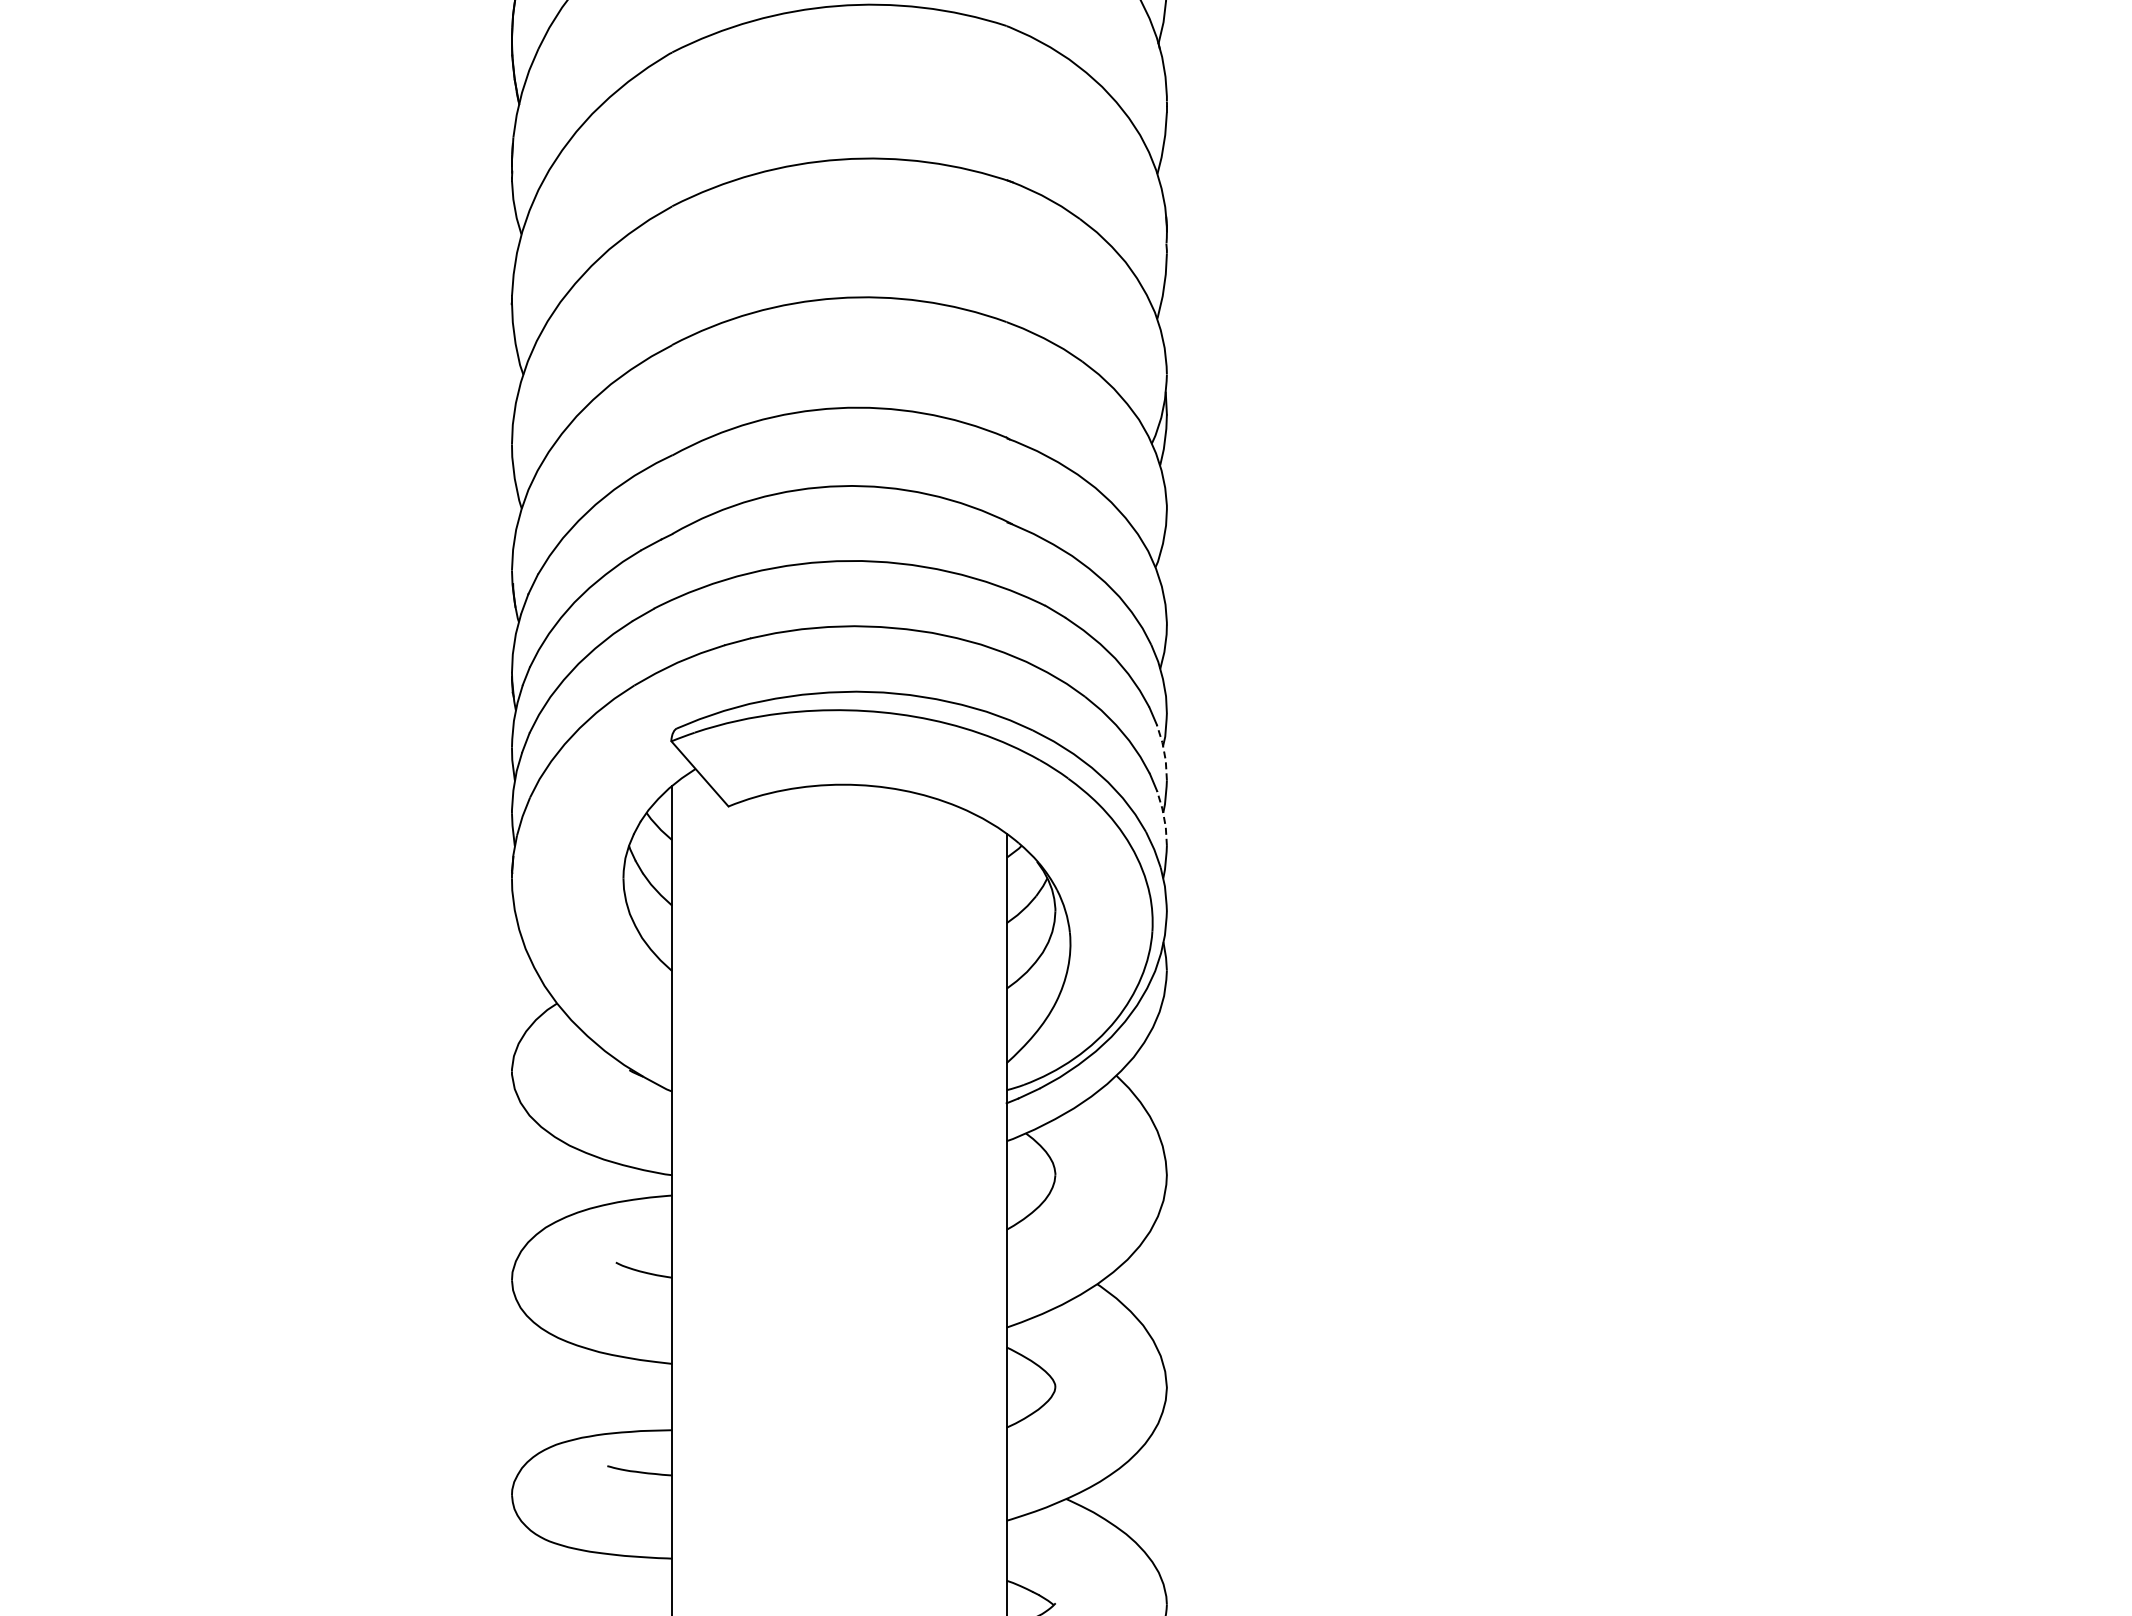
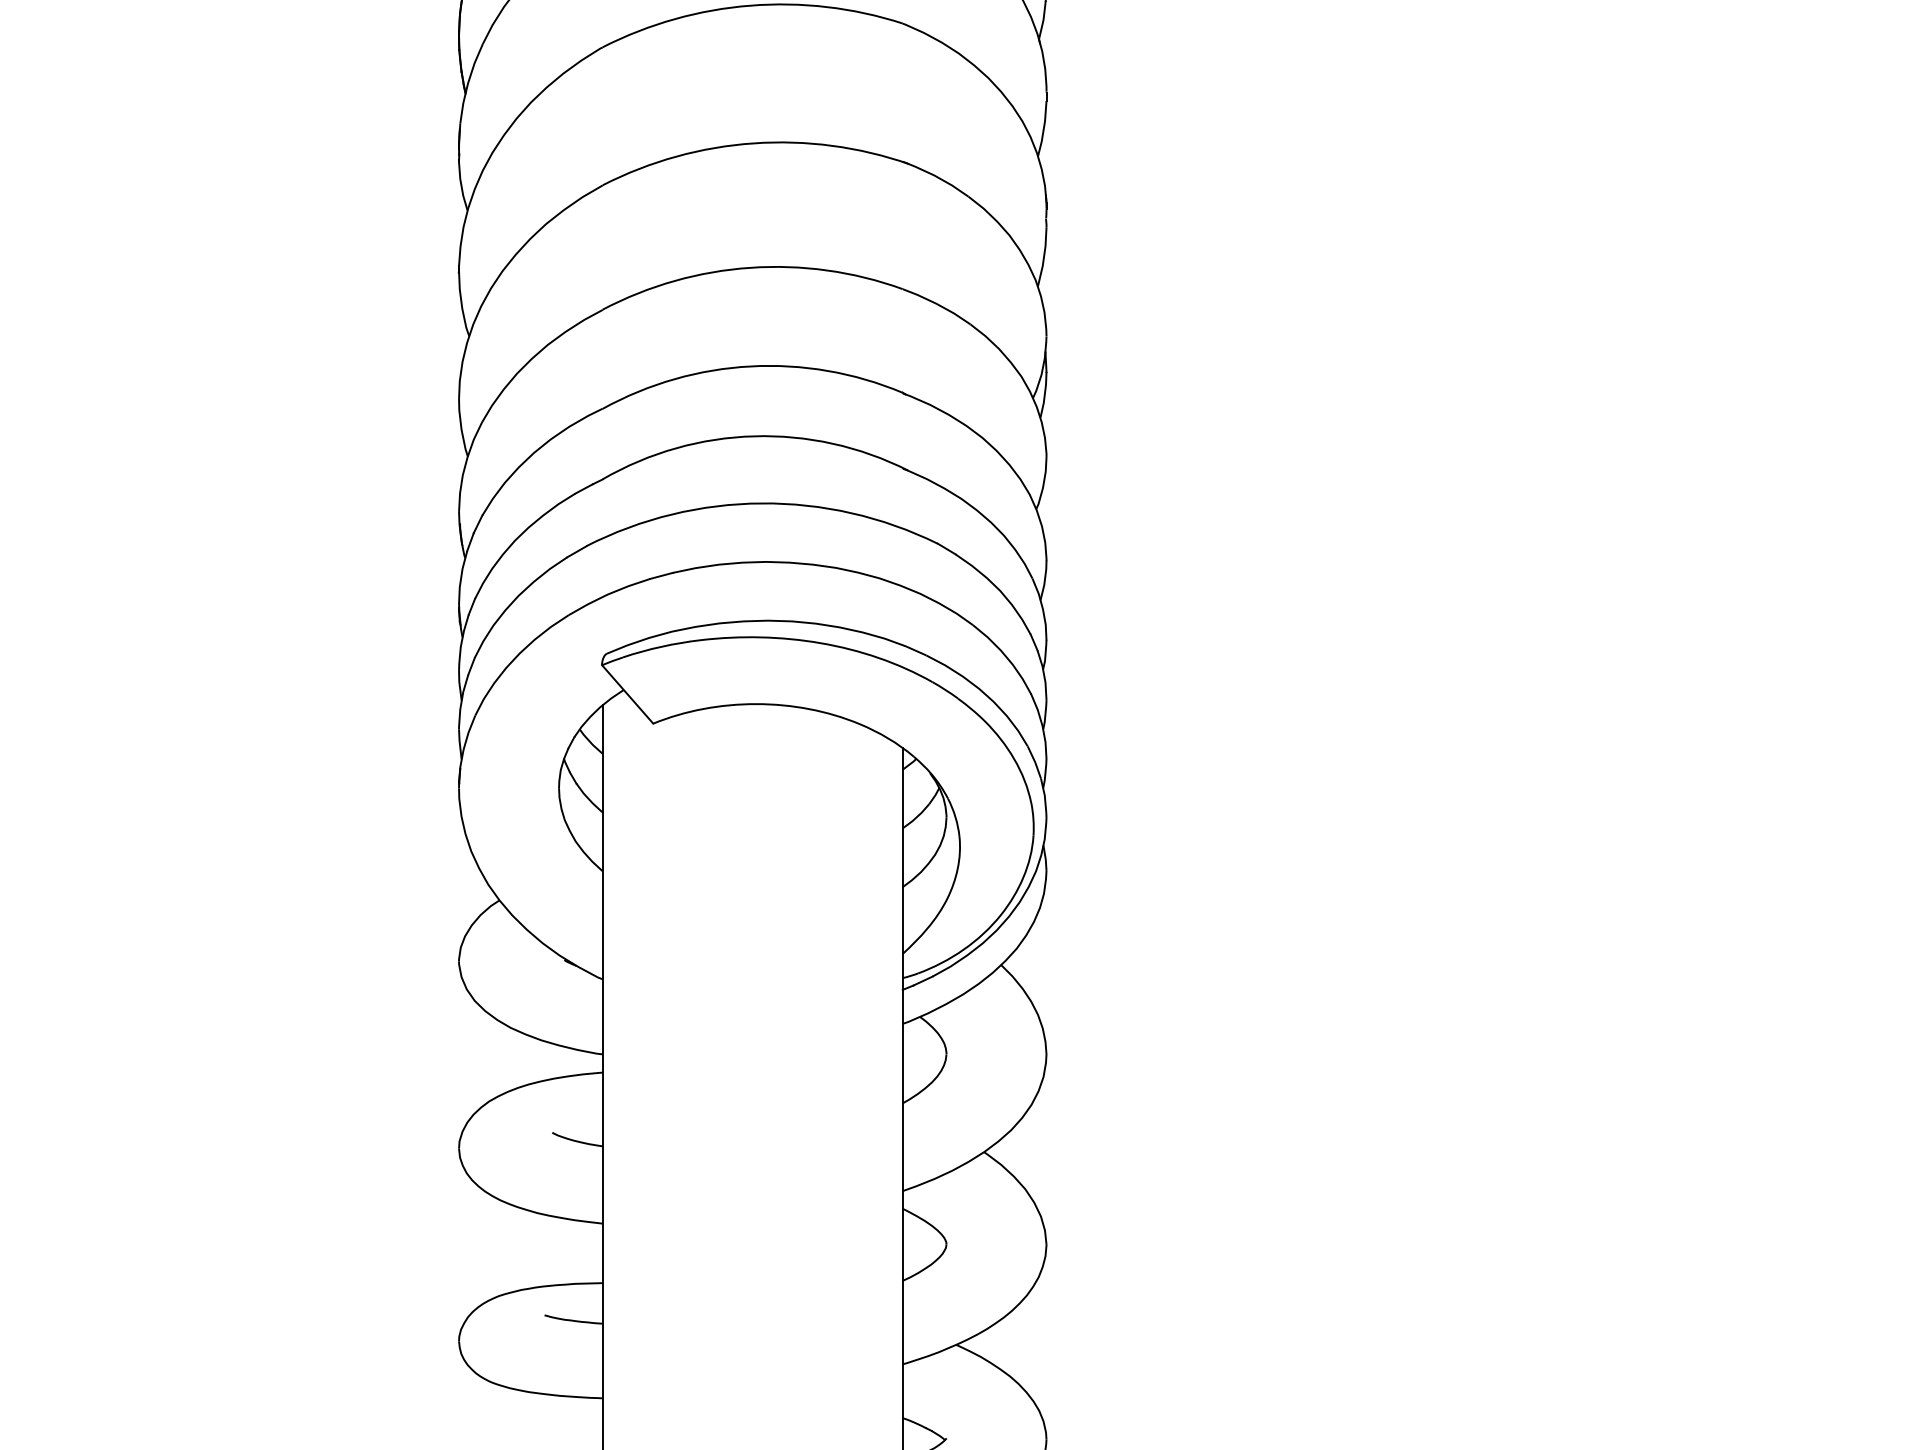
line: (1164, 752) -> (1044, 675), dashed -> solid
line: (1164, 817) -> (1044, 733), dashed -> solid

